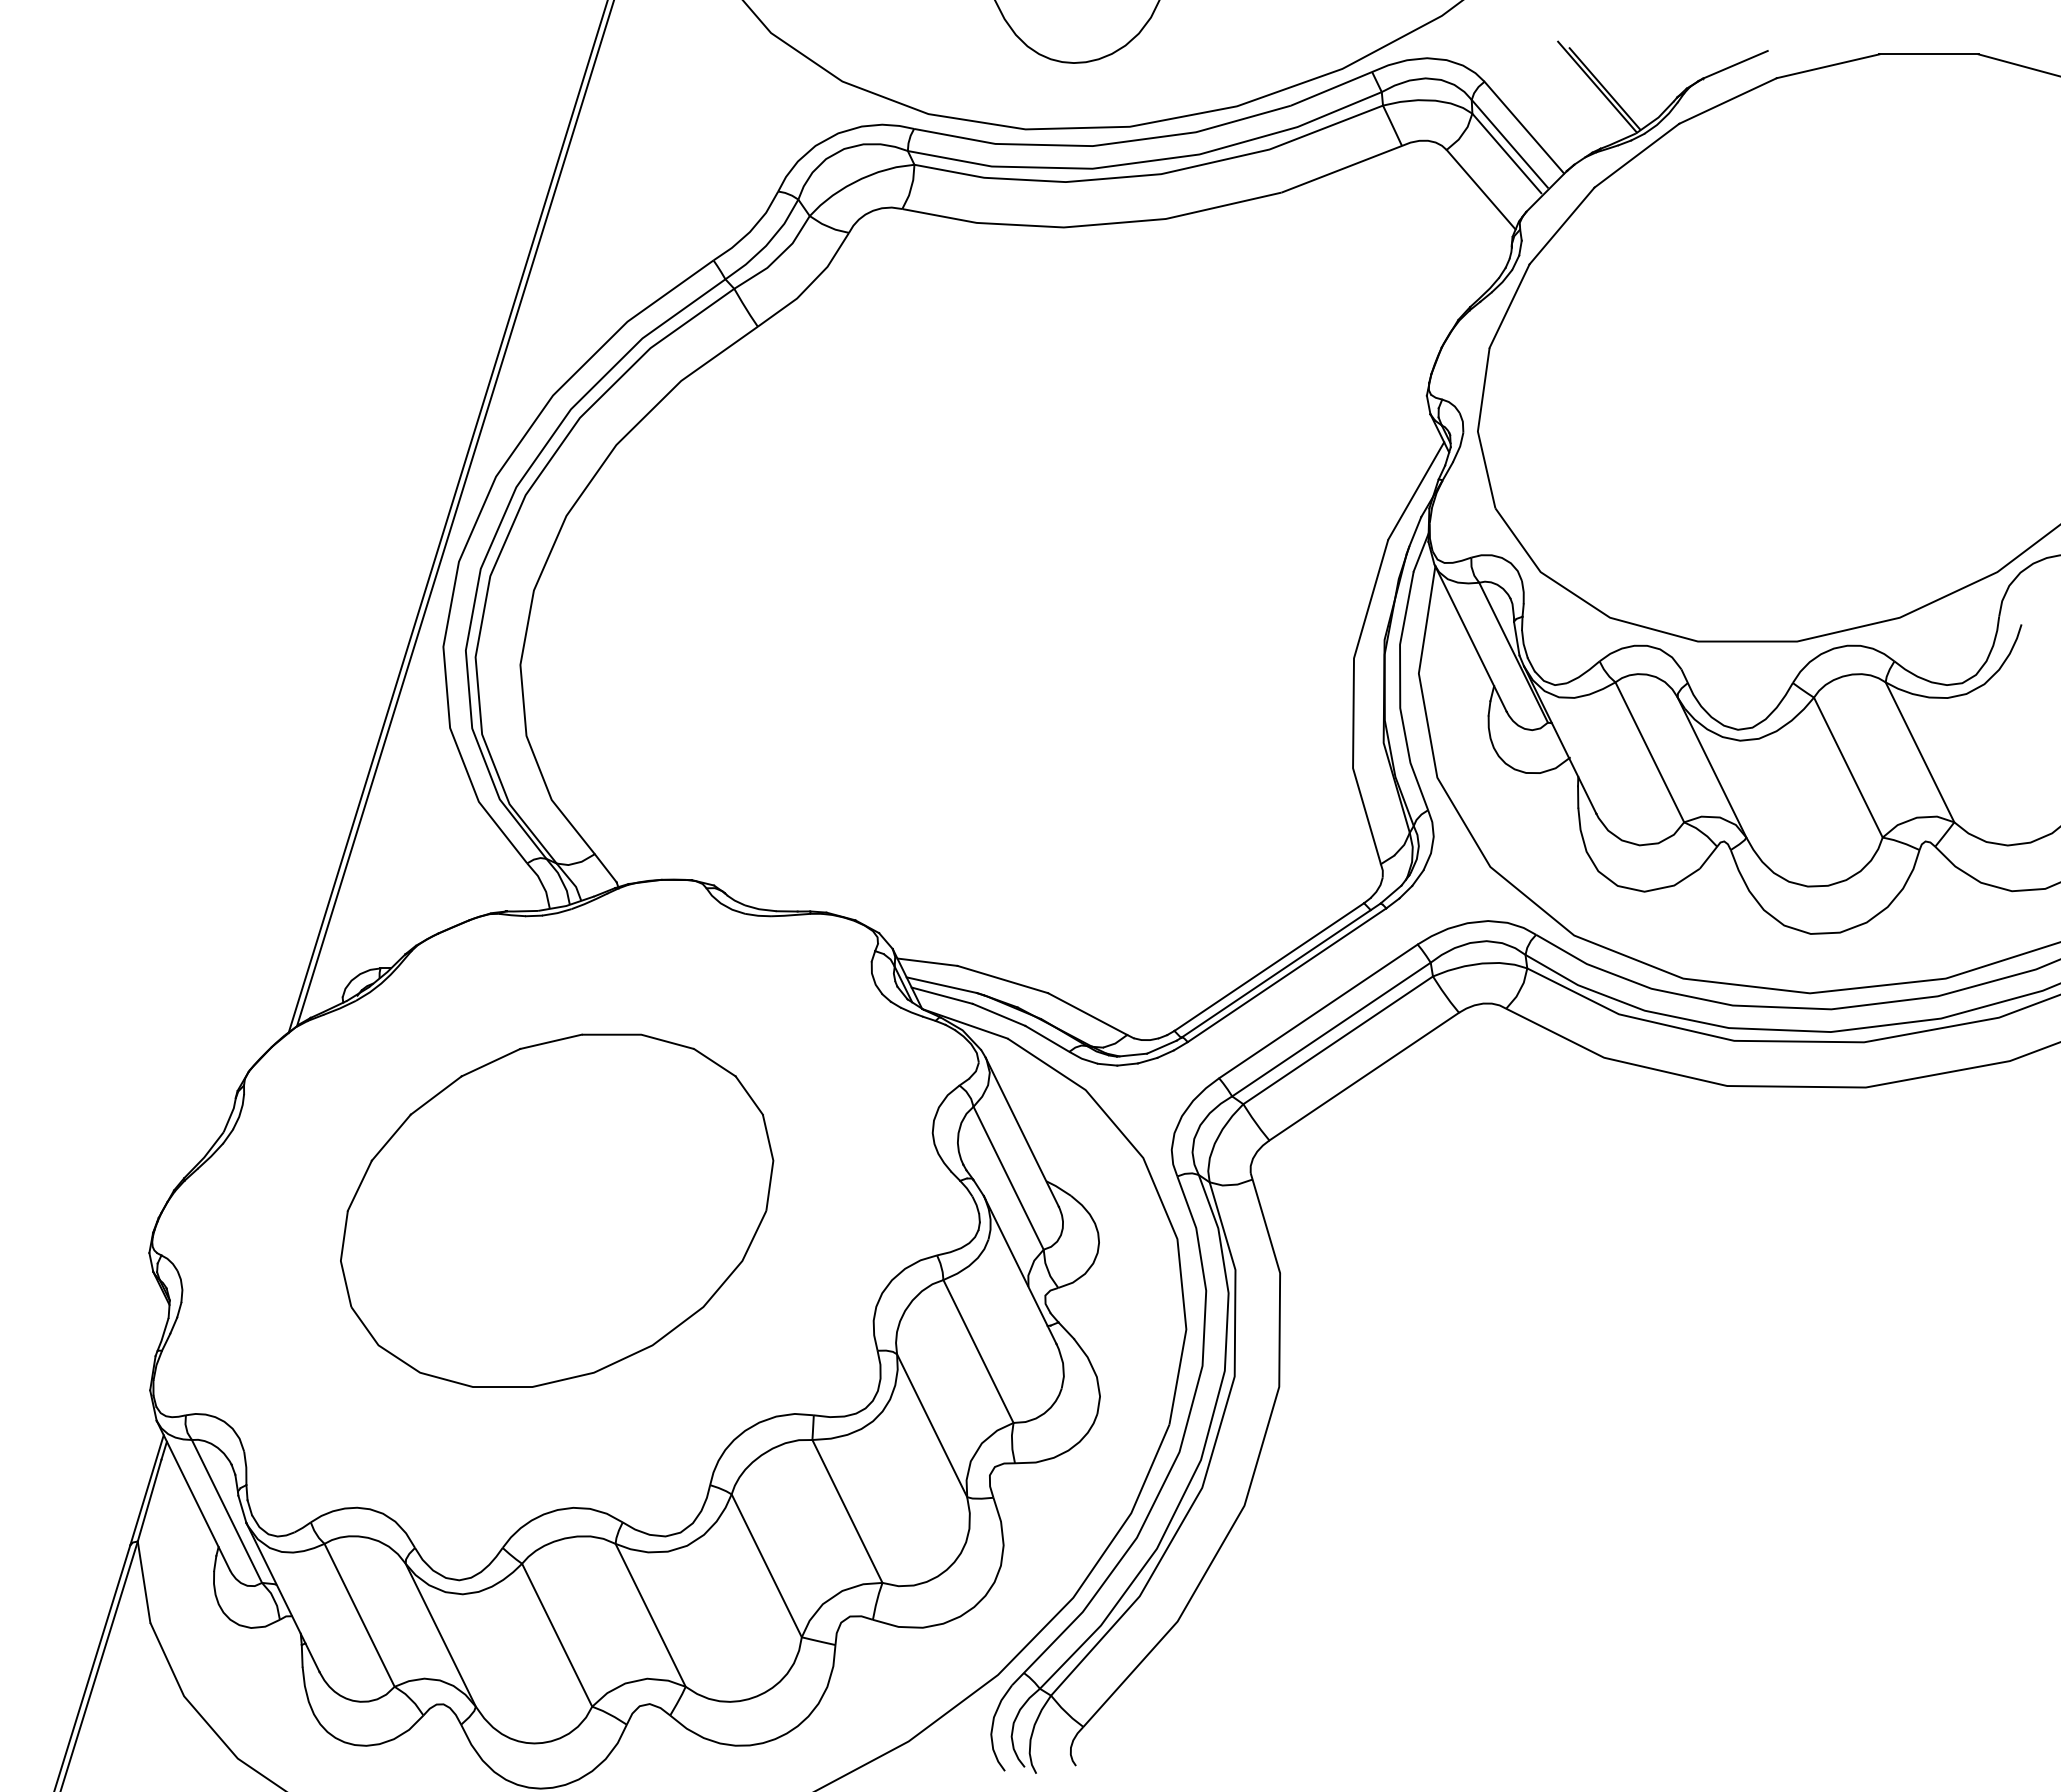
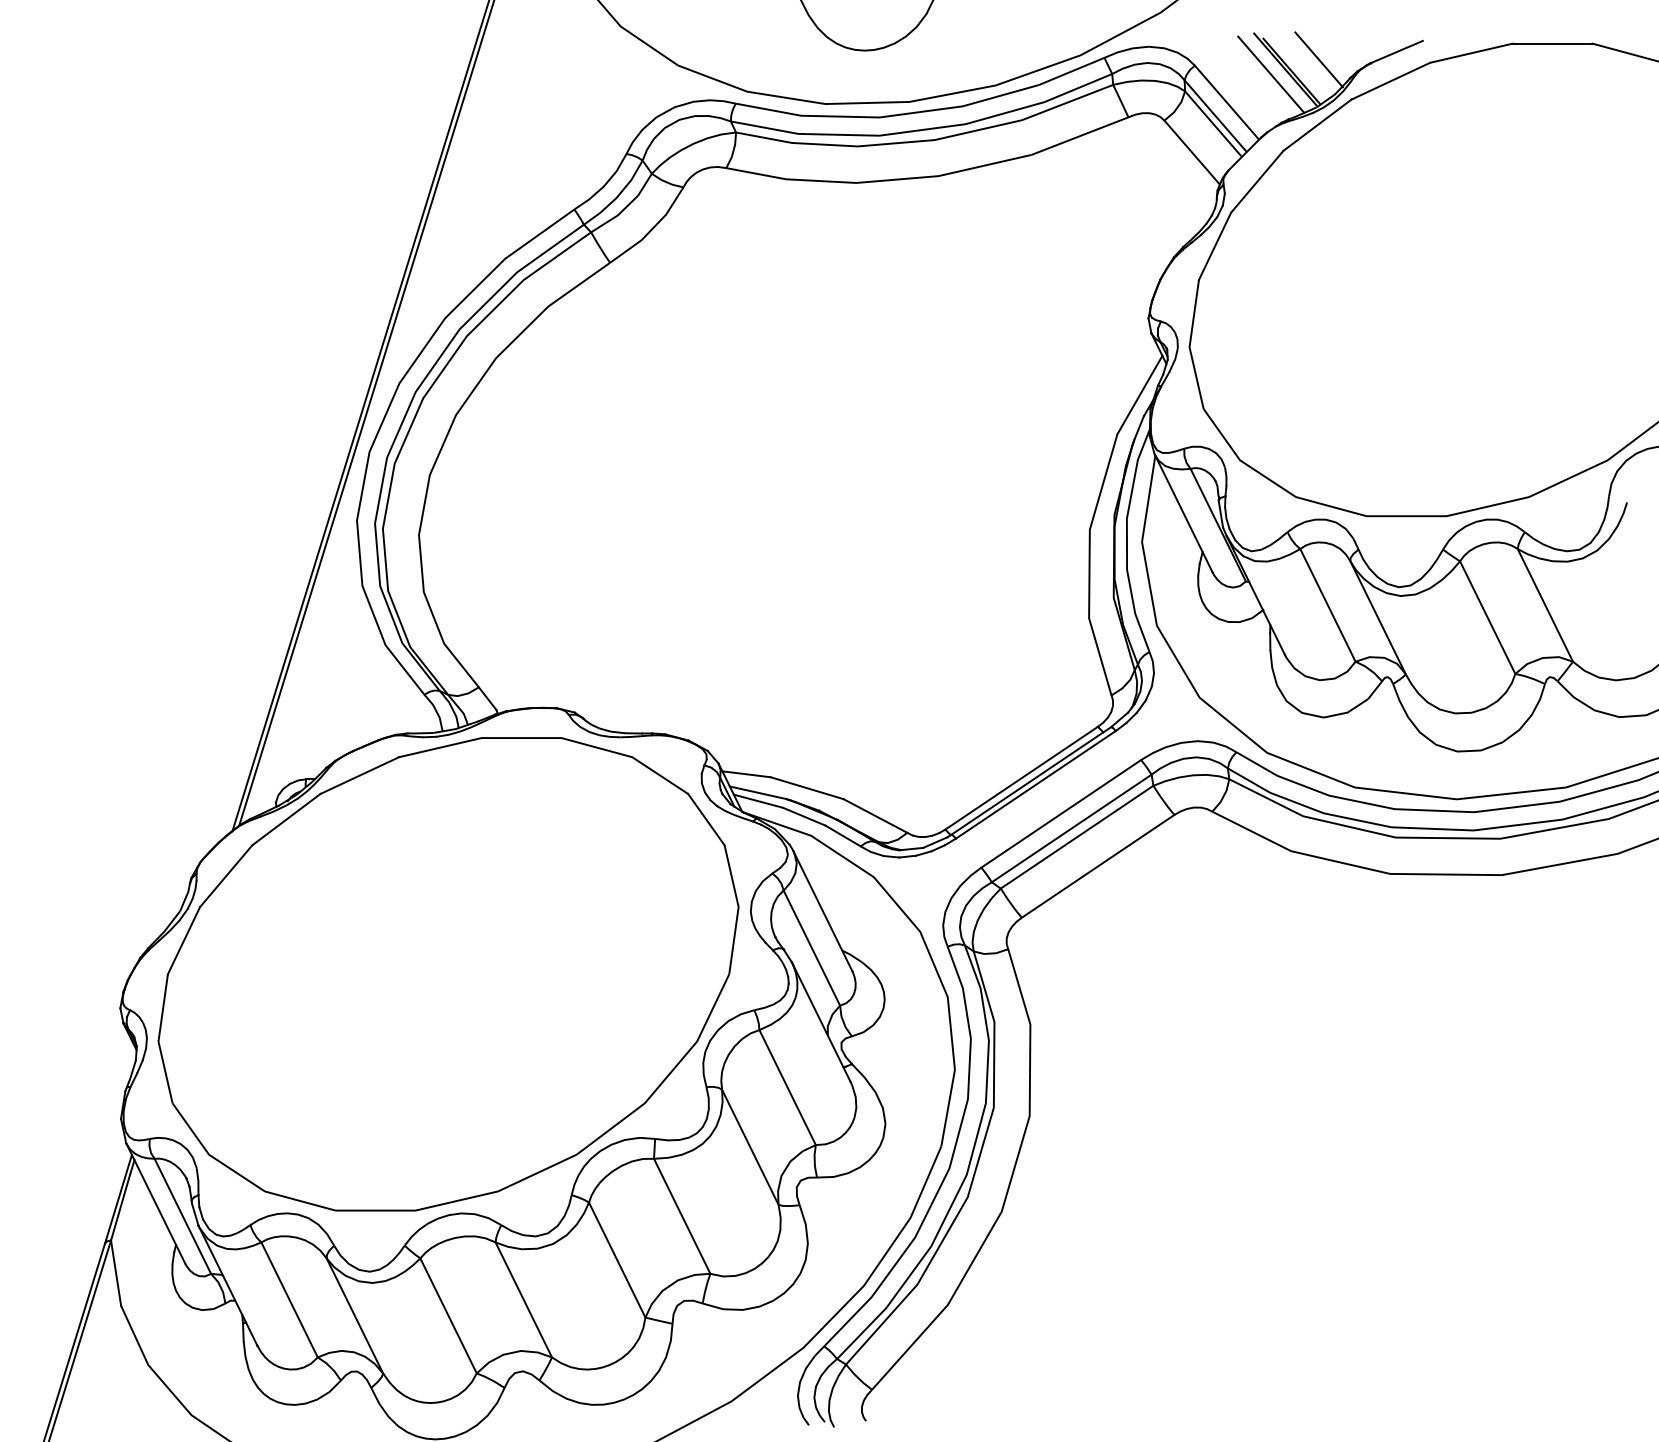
line: (1638, 74) -> (1318, 59), added
line: (1579, 92) -> (1271, 74), added
part: (556, 1210) -> (448, 974), size x1.67

